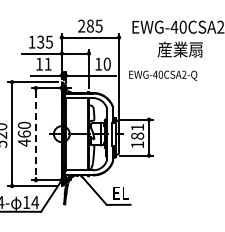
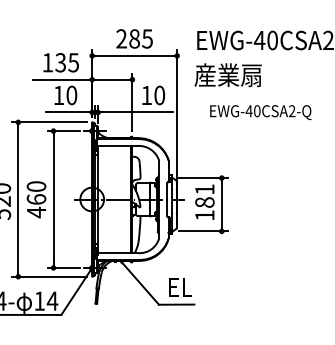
text: (179, 49) -> (226, 75), moved
text: (47, 63) -> (70, 94), 11 -> 10
text: (163, 75) -> (261, 112), moved
line: (35, 134) -> (52, 200), dashed -> solid

